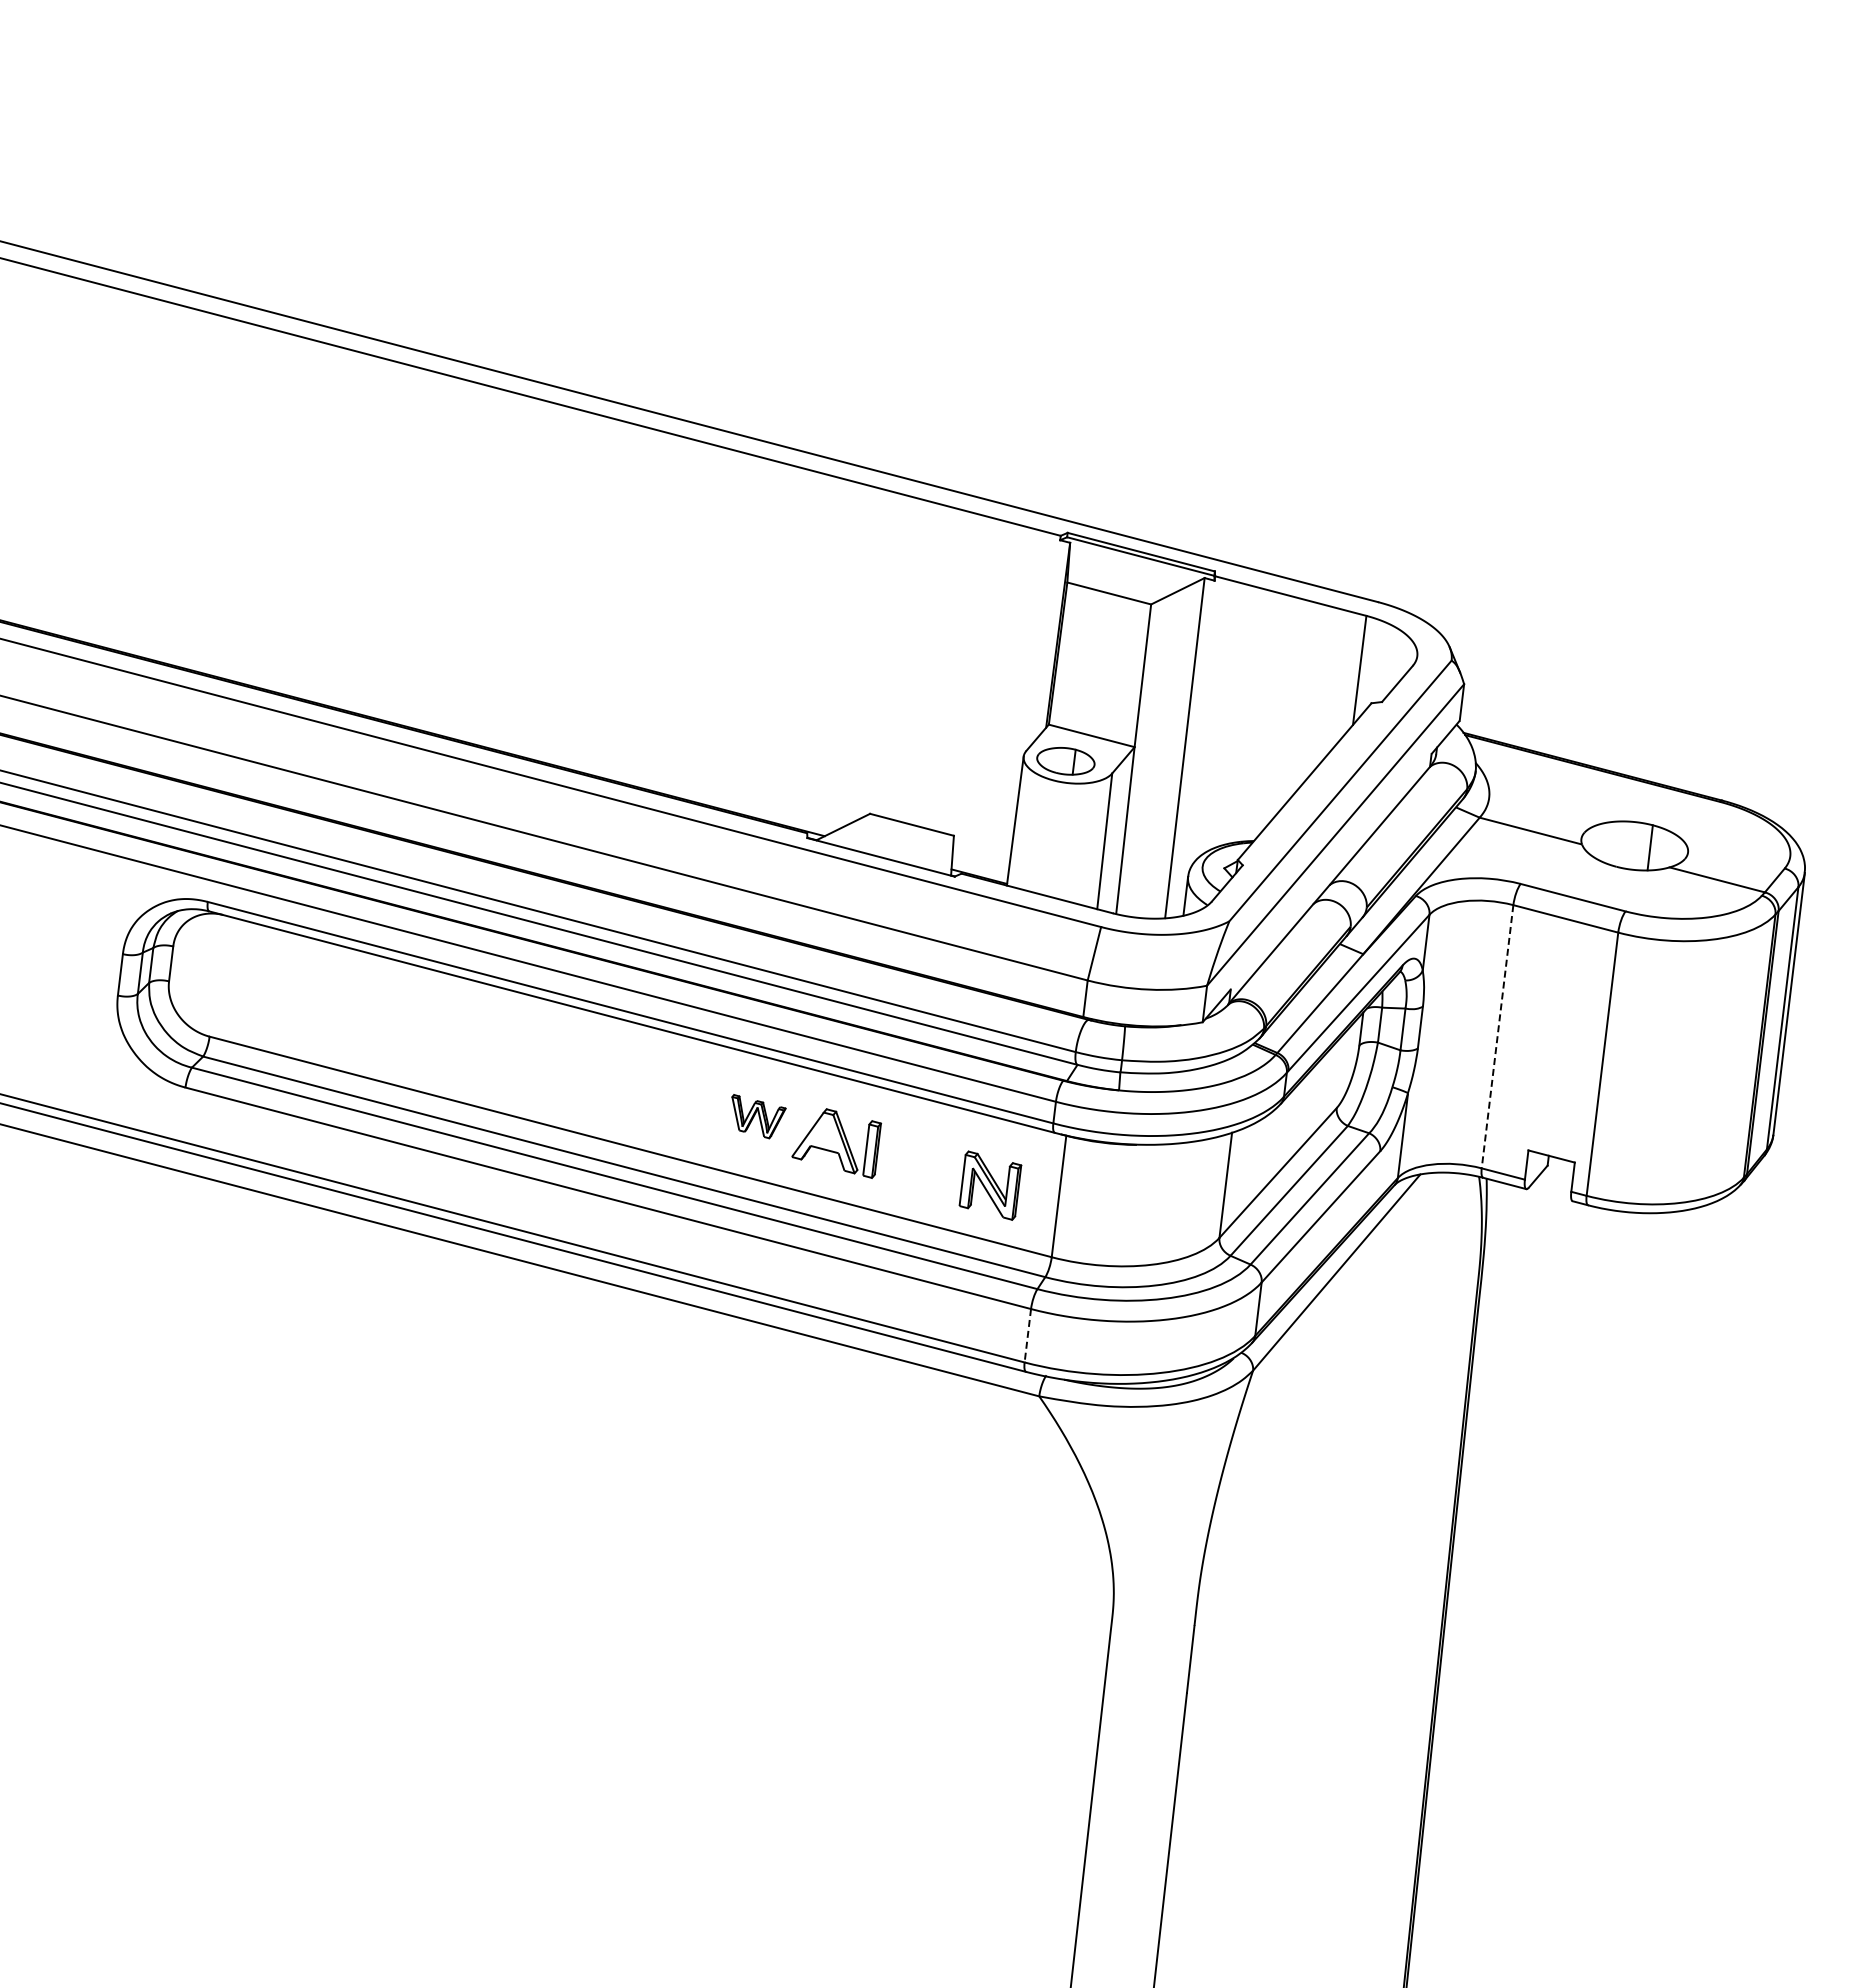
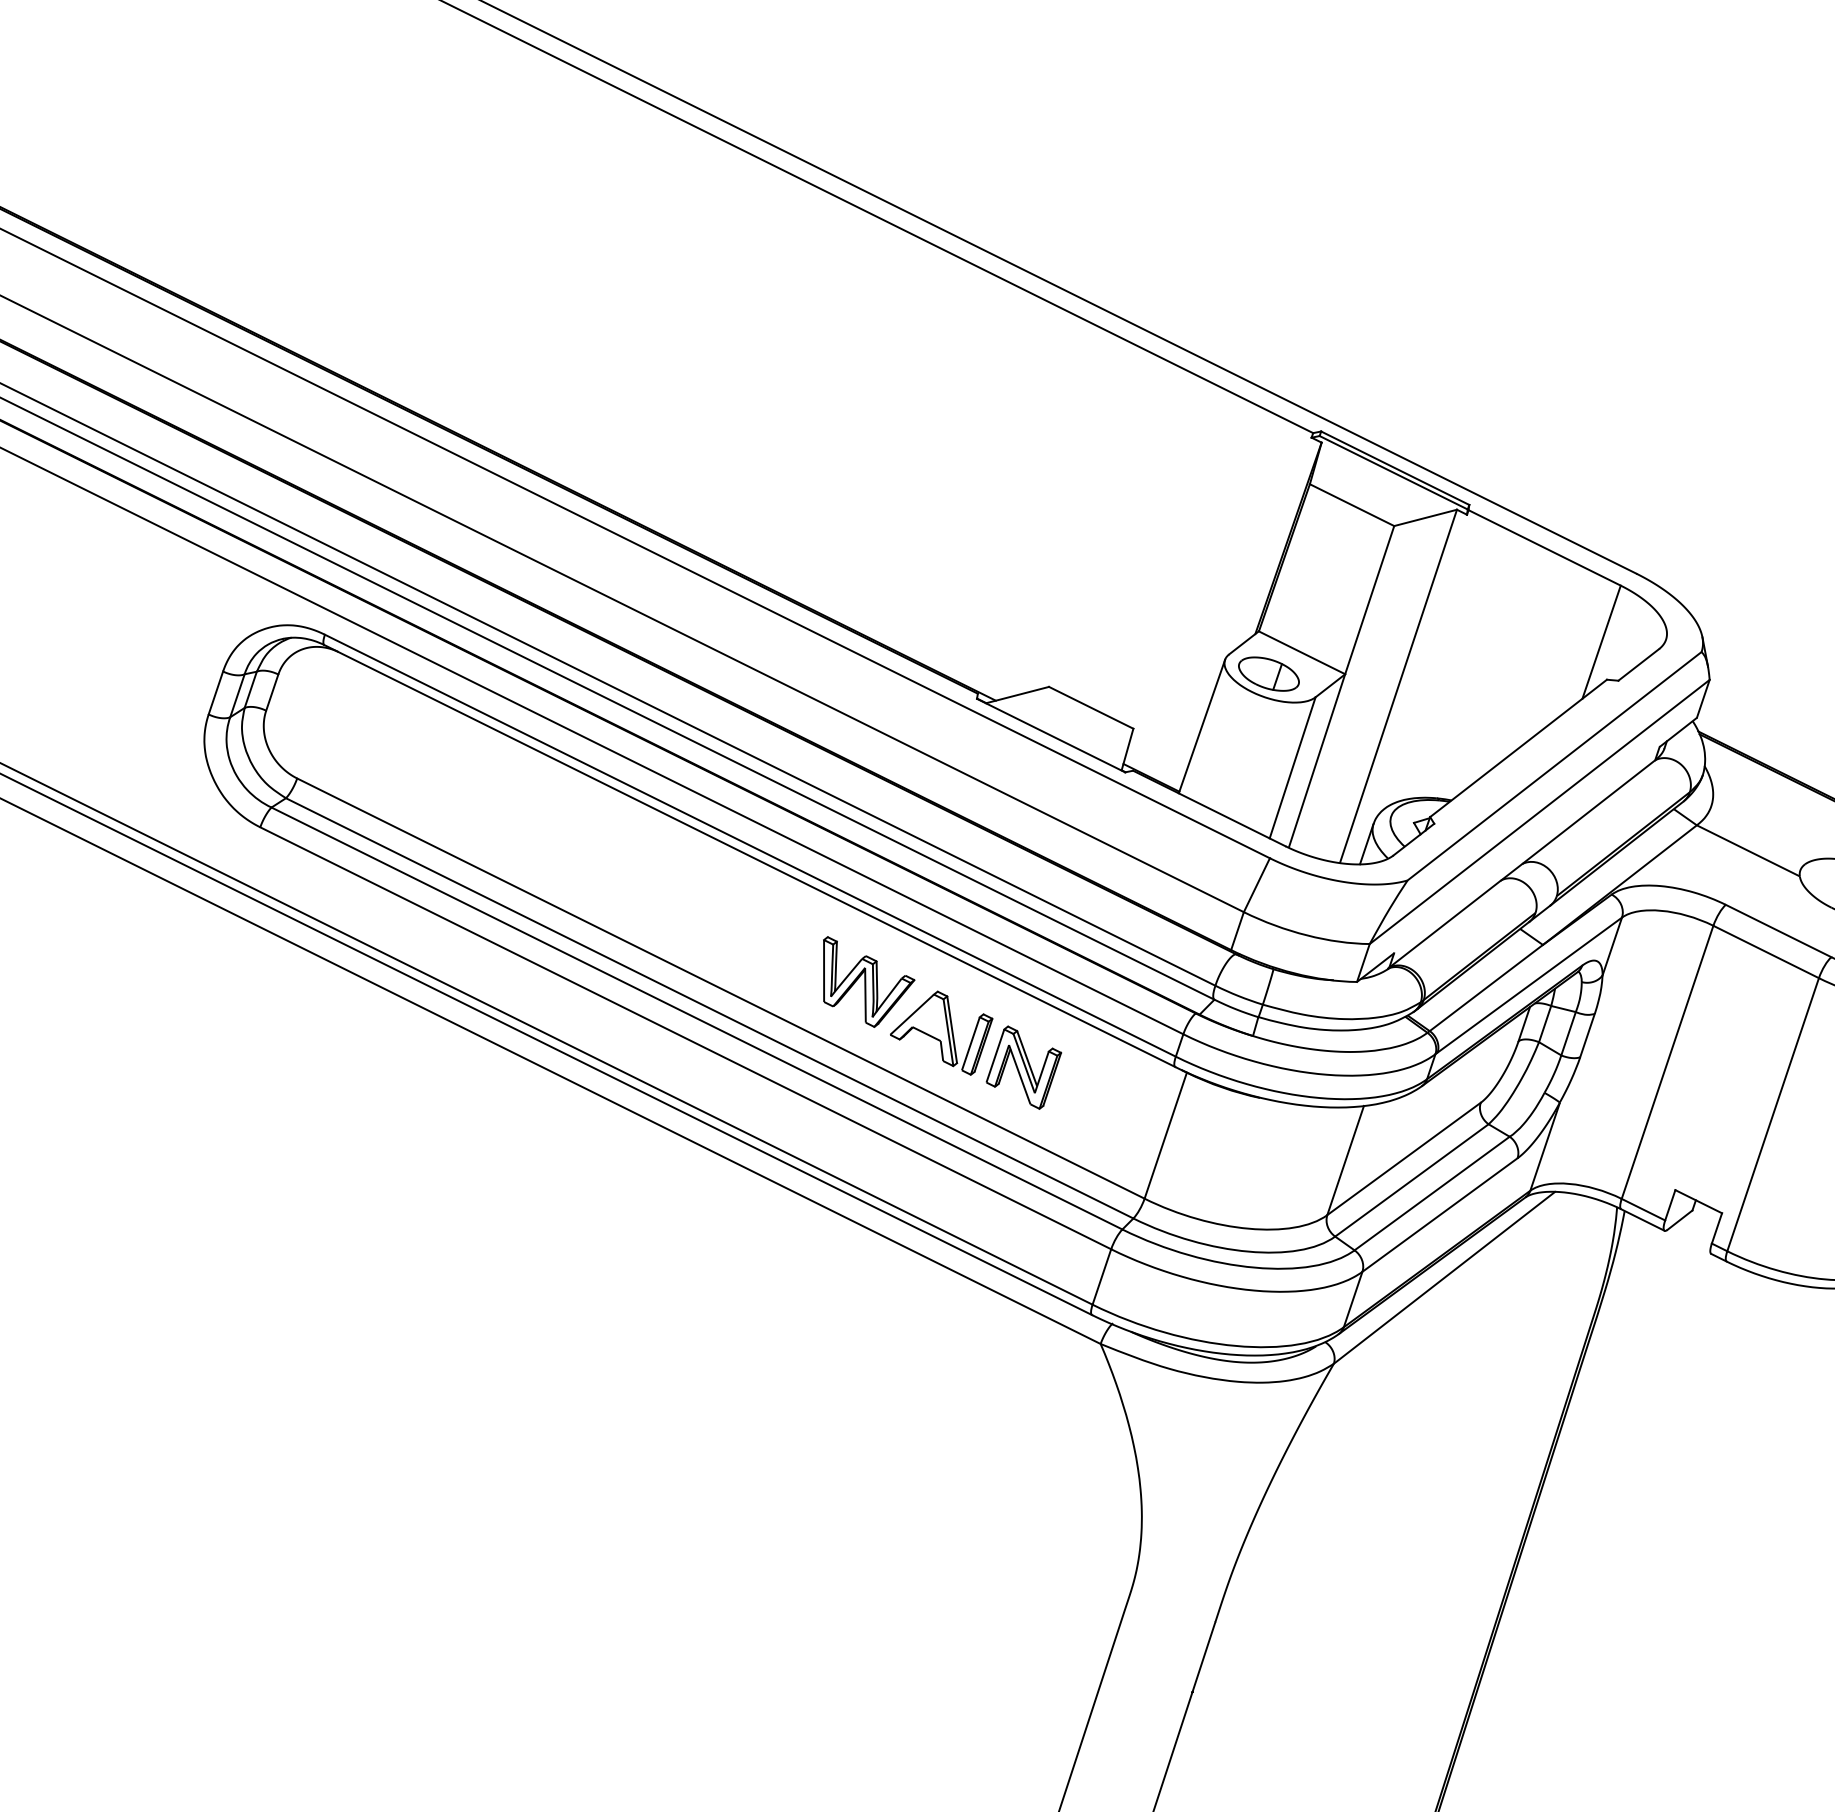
line: (1497, 1036) -> (1667, 1062), dashed -> solid
part: (758, 1116) -> (863, 984), size x1.67
part: (990, 1185) -> (1023, 1067), moved
line: (1027, 1335) -> (1101, 1276), dashed -> solid

